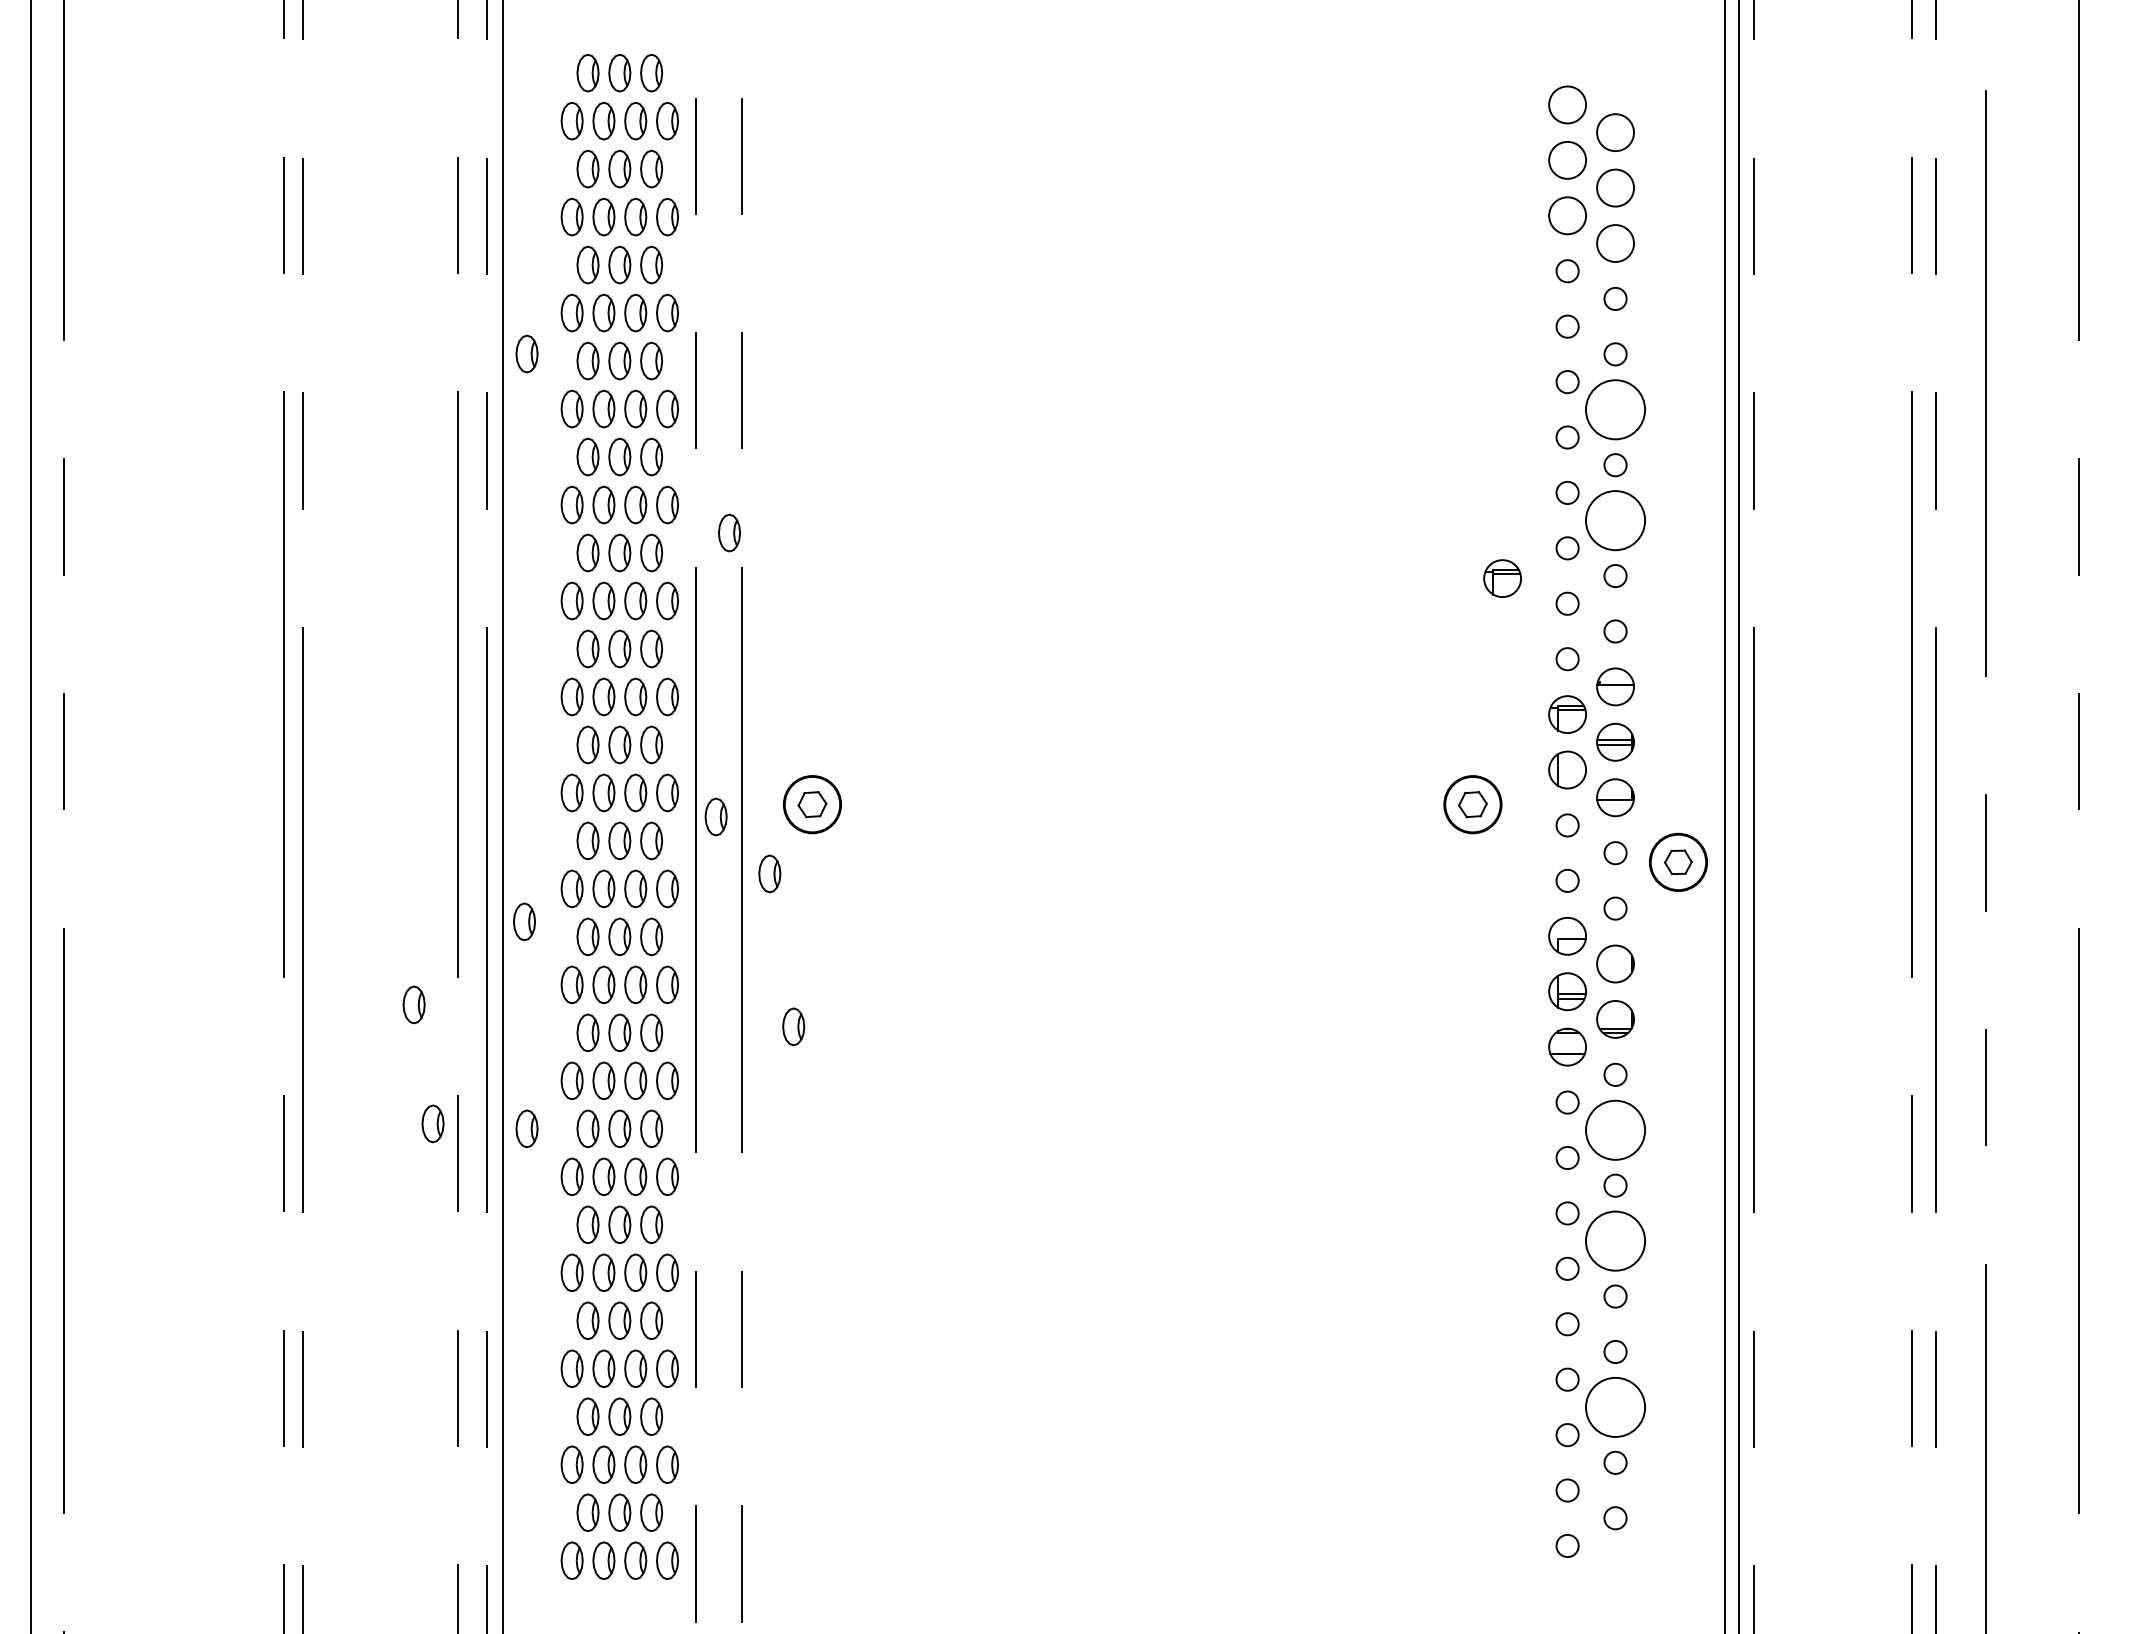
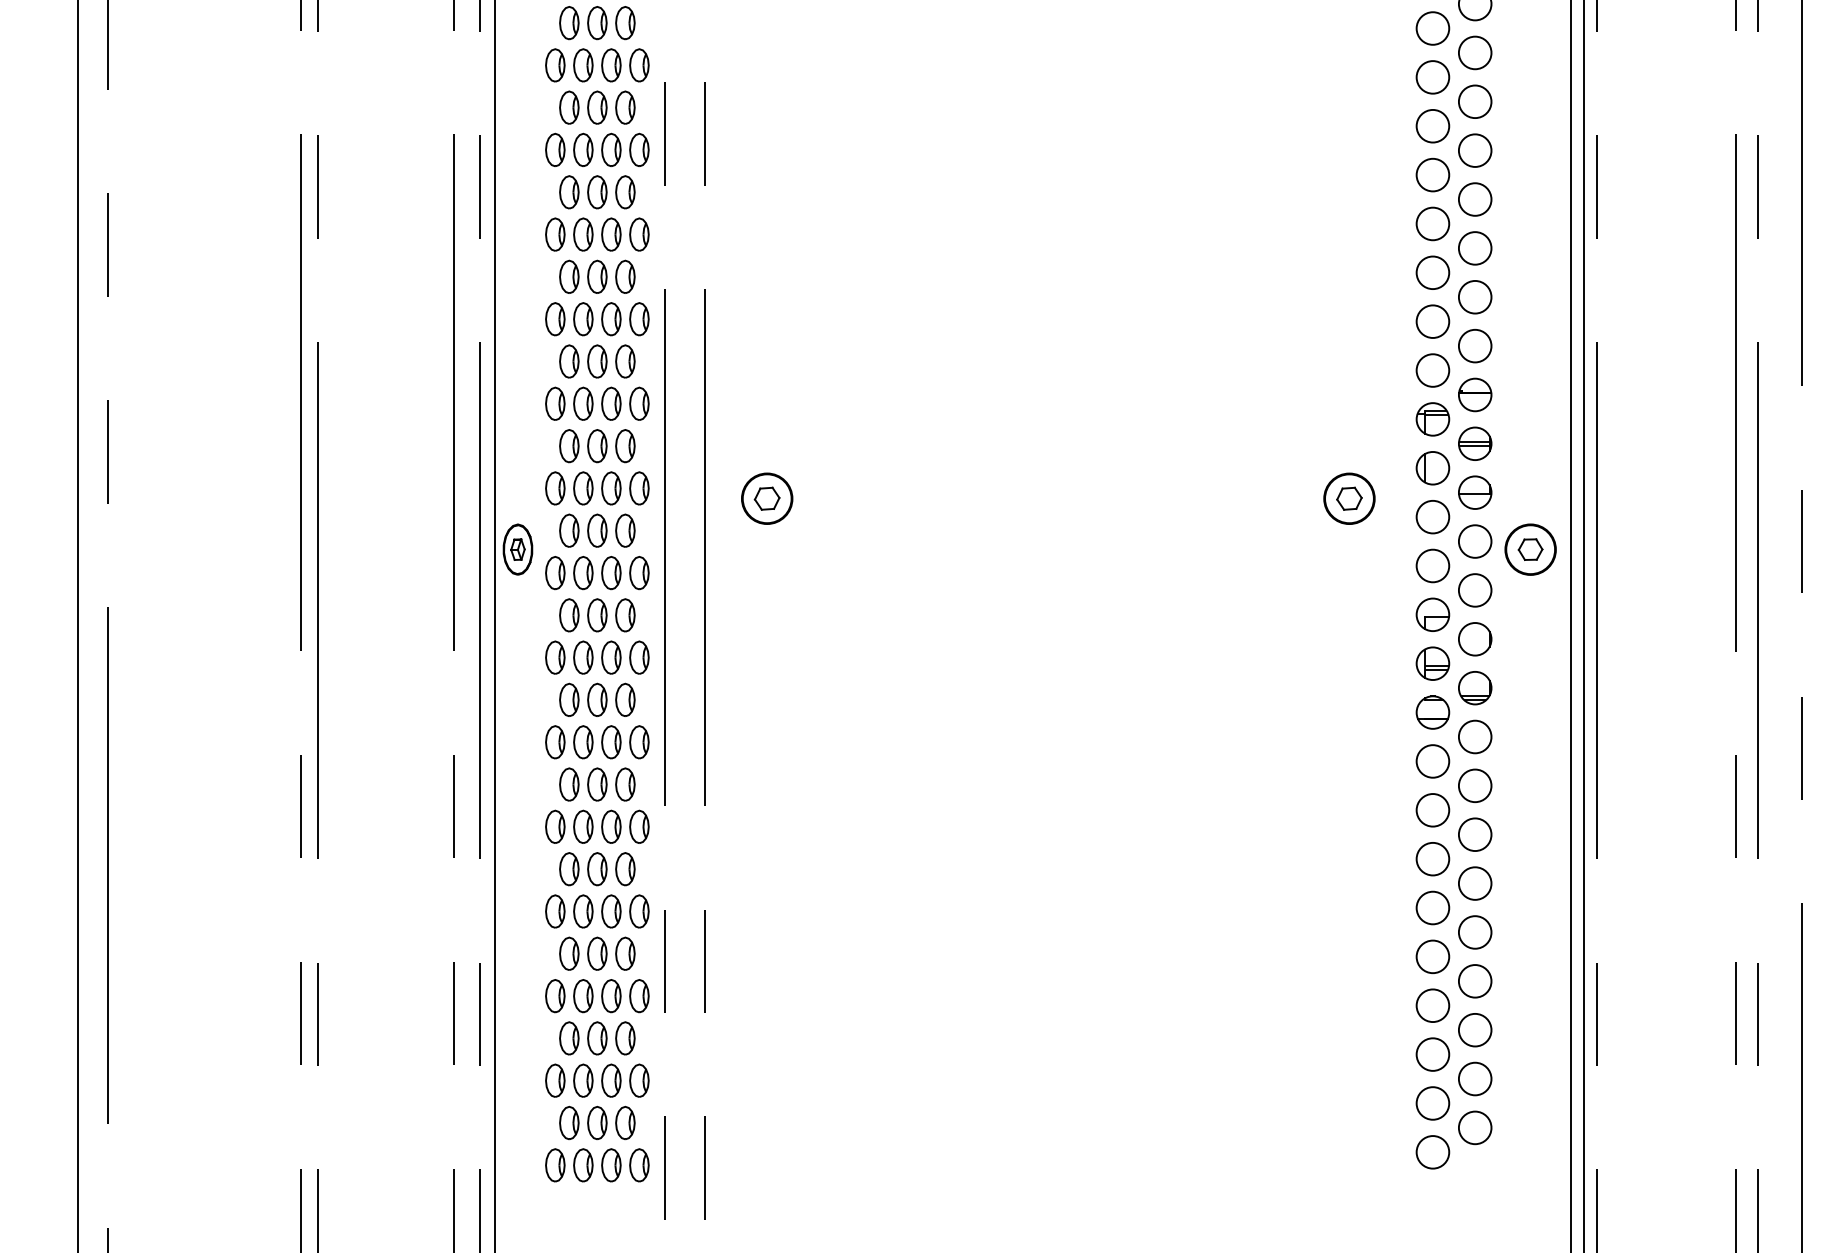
circle: (1567, 270) -> (1432, 27), size x1.67
circle: (1615, 298) -> (1475, 52), size x1.67
circle: (1567, 326) -> (1432, 77), size x1.67
part: (526, 353) -> (515, 101), removed
circle: (1615, 353) -> (1475, 101), size x1.67
circle: (1567, 381) -> (1432, 125), size x1.67
circle: (1615, 409) -> (1475, 150), size x0.62
circle: (1567, 437) -> (1432, 175), size x1.67
circle: (1615, 464) -> (1475, 198), size x1.67
circle: (1567, 492) -> (1432, 223), size x1.67
circle: (1615, 520) -> (1475, 248), size x0.62
part: (729, 532) -> (694, 258), removed
circle: (1567, 547) -> (1432, 272), size x1.67
circle: (1615, 575) -> (1475, 296), size x1.67
part: (1502, 578) -> (1375, 299), removed
circle: (1567, 603) -> (1432, 321), size x1.67
circle: (1615, 631) -> (1475, 346), size x1.67
circle: (1567, 658) -> (1432, 369), size x1.67
part: (715, 816) -> (681, 509), removed
circle: (1567, 825) -> (1432, 517), size x1.67
circle: (1615, 852) -> (1475, 540), size x1.67
part: (529, 861) -> (517, 548), added
part: (769, 873) -> (729, 559), removed
circle: (1567, 880) -> (1432, 565), size x1.67
circle: (1615, 908) -> (1475, 590), size x1.67
part: (524, 921) -> (513, 601), removed
part: (413, 1004) -> (415, 674), removed
part: (793, 1026) -> (750, 694), removed
circle: (1615, 1074) -> (1475, 736), size x1.67
circle: (1567, 1102) -> (1432, 761), size x1.67
part: (432, 1123) -> (432, 779), removed
part: (526, 1128) -> (515, 784), removed
circle: (1615, 1129) -> (1475, 785), size x0.62
circle: (1567, 1157) -> (1432, 809), size x1.67
circle: (1615, 1185) -> (1475, 834), size x1.67
circle: (1567, 1212) -> (1432, 858), size x1.67
circle: (1615, 1240) -> (1475, 883), size x0.62
circle: (1567, 1268) -> (1432, 907), size x1.67
circle: (1615, 1296) -> (1475, 932), size x1.67
circle: (1567, 1323) -> (1432, 956), size x1.67
circle: (1615, 1351) -> (1475, 980), size x1.67
circle: (1567, 1379) -> (1432, 1005), size x1.67
circle: (1615, 1406) -> (1475, 1029), size x0.62
circle: (1567, 1434) -> (1432, 1054), size x1.67
circle: (1615, 1462) -> (1475, 1078), size x1.67
circle: (1567, 1490) -> (1432, 1103), size x1.67
circle: (1615, 1517) -> (1475, 1127), size x1.67
circle: (1567, 1545) -> (1432, 1151), size x1.67

